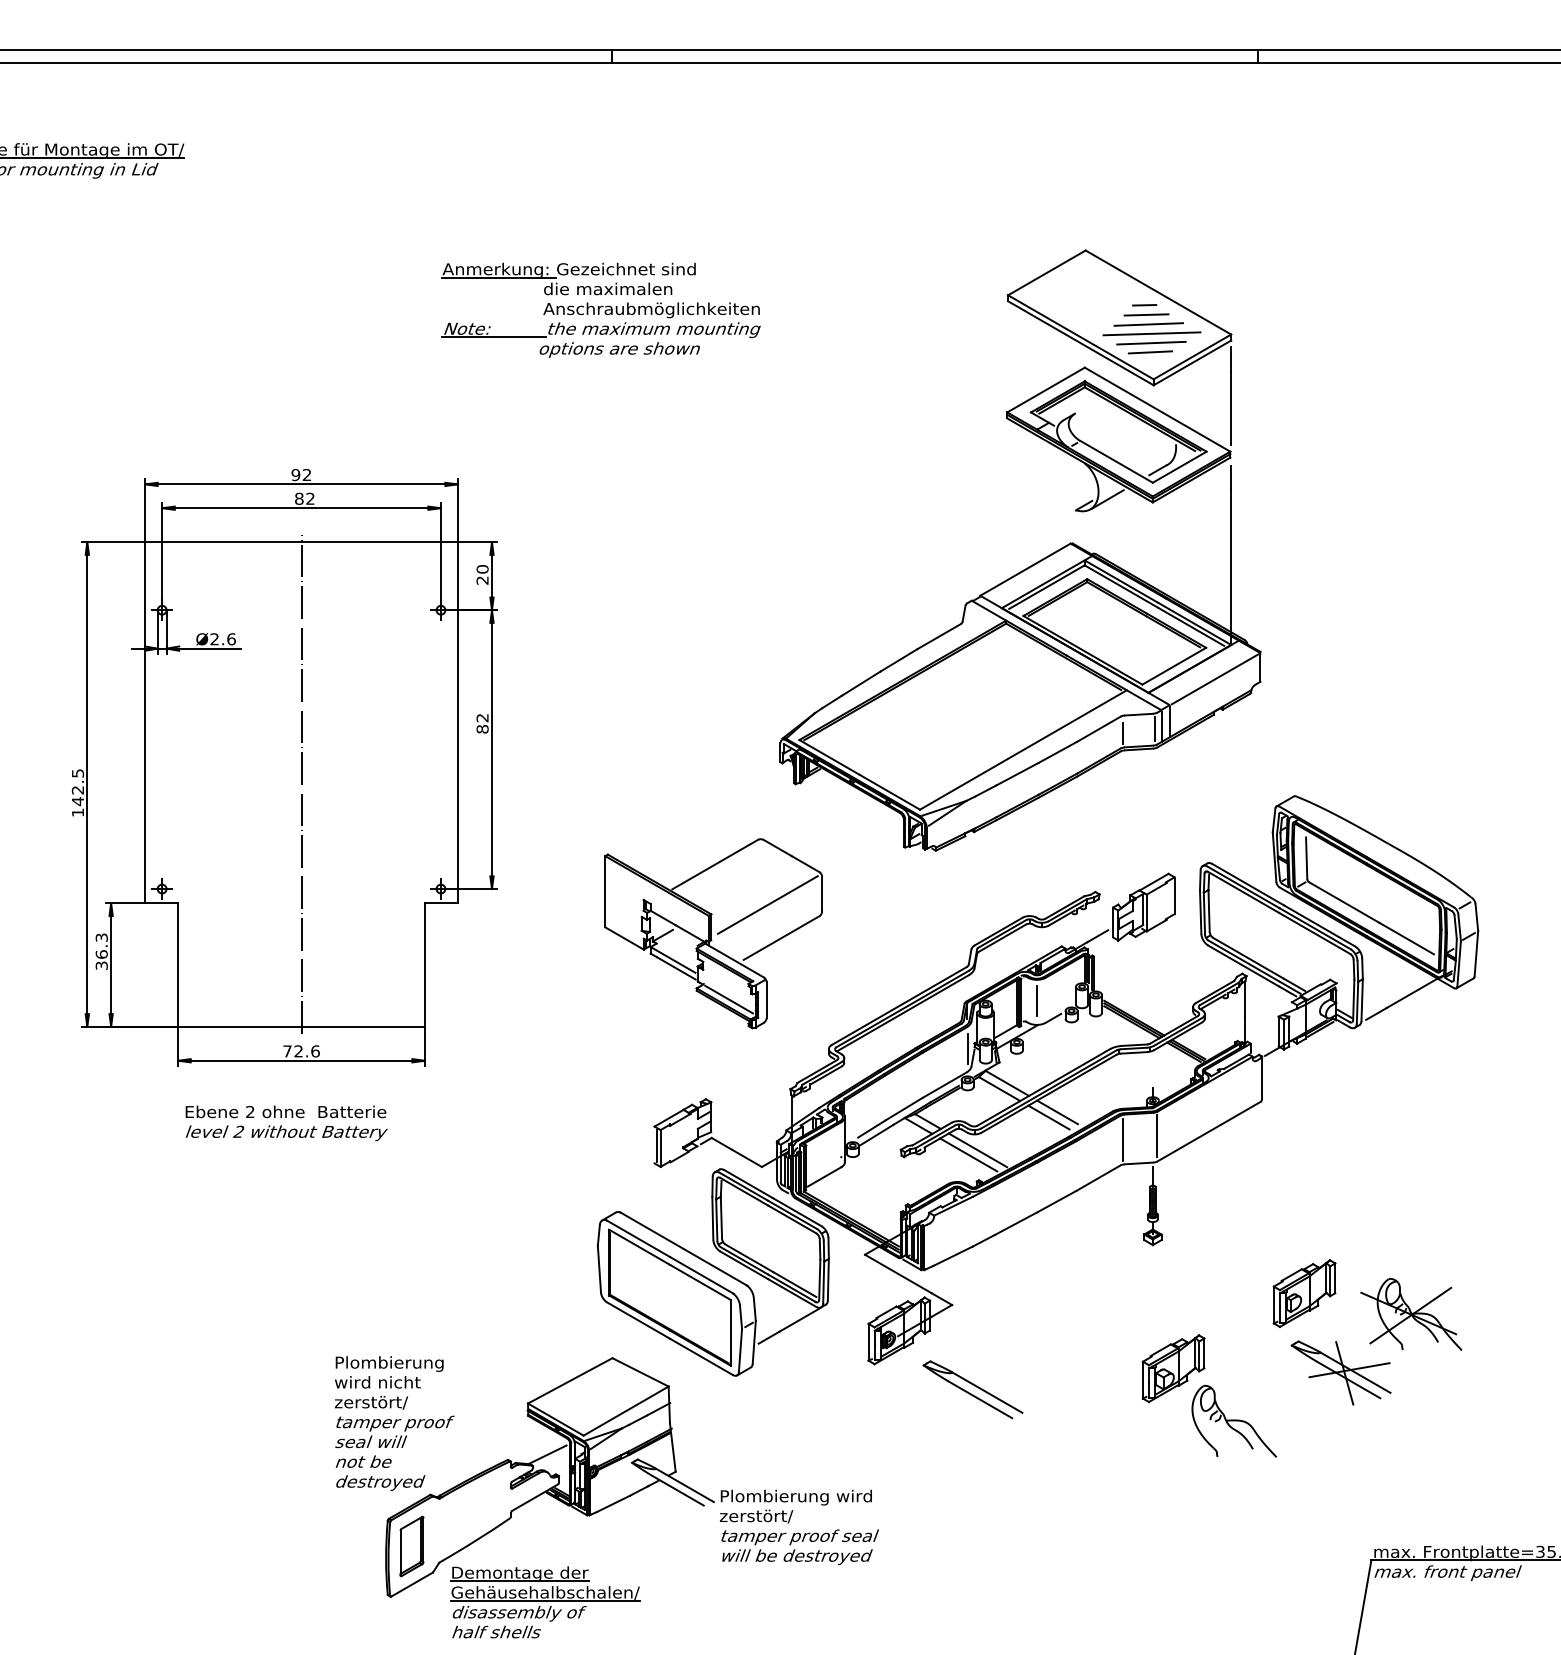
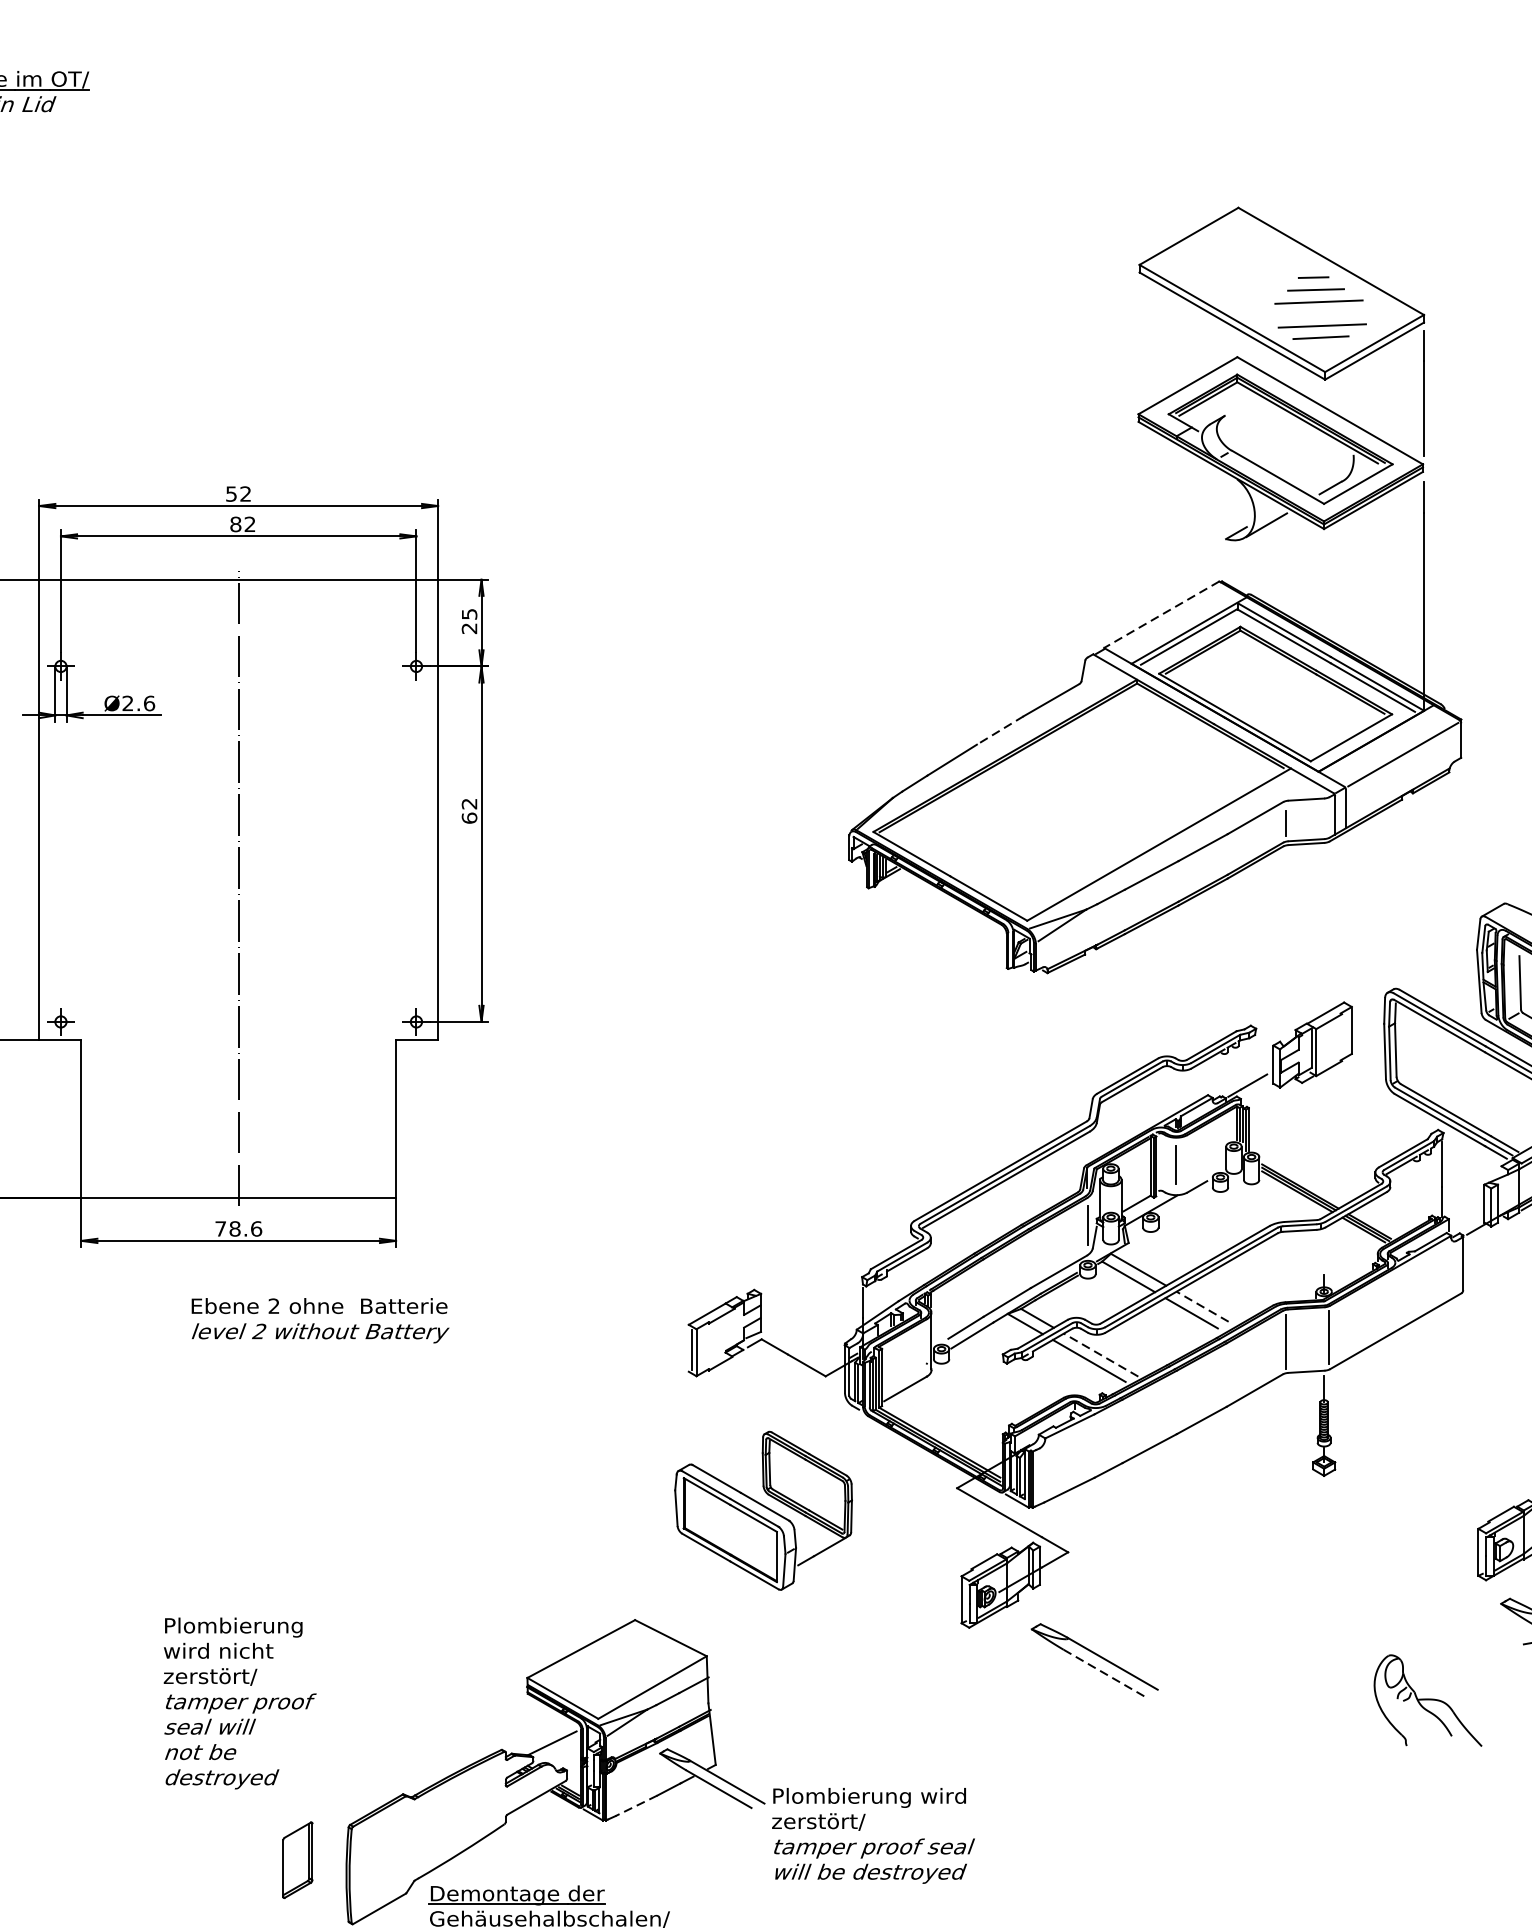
part: (600, 309) -> (619, 283), removed
line: (1151, 333) -> (1322, 313), removed
text: (295, 474) -> (230, 493), 92 -> 52
text: (482, 569) -> (469, 614), 20 -> 25
line: (1025, 569) -> (1161, 614), solid -> dashed
line: (898, 660) -> (999, 730), solid -> dashed
text: (482, 728) -> (469, 817), 82 -> 62
line: (1155, 728) -> (1327, 817), removed
part: (713, 933) -> (763, 1078), removed
text: (298, 1051) -> (234, 1229), 72.6 -> 78.6
line: (1057, 1112) -> (1202, 1306), solid -> dashed
text: (286, 1123) -> (320, 1320), moved
line: (977, 1150) -> (1100, 1355), solid -> dashed
part: (712, 1272) -> (762, 1510), size x0.6
part: (1173, 1368) -> (1350, 1633), removed
line: (980, 1399) -> (1104, 1672), solid -> dashed
text: (394, 1423) -> (239, 1703), moved
line: (613, 1504) -> (636, 1806), solid -> dashed
part: (411, 1546) -> (297, 1860), moved

